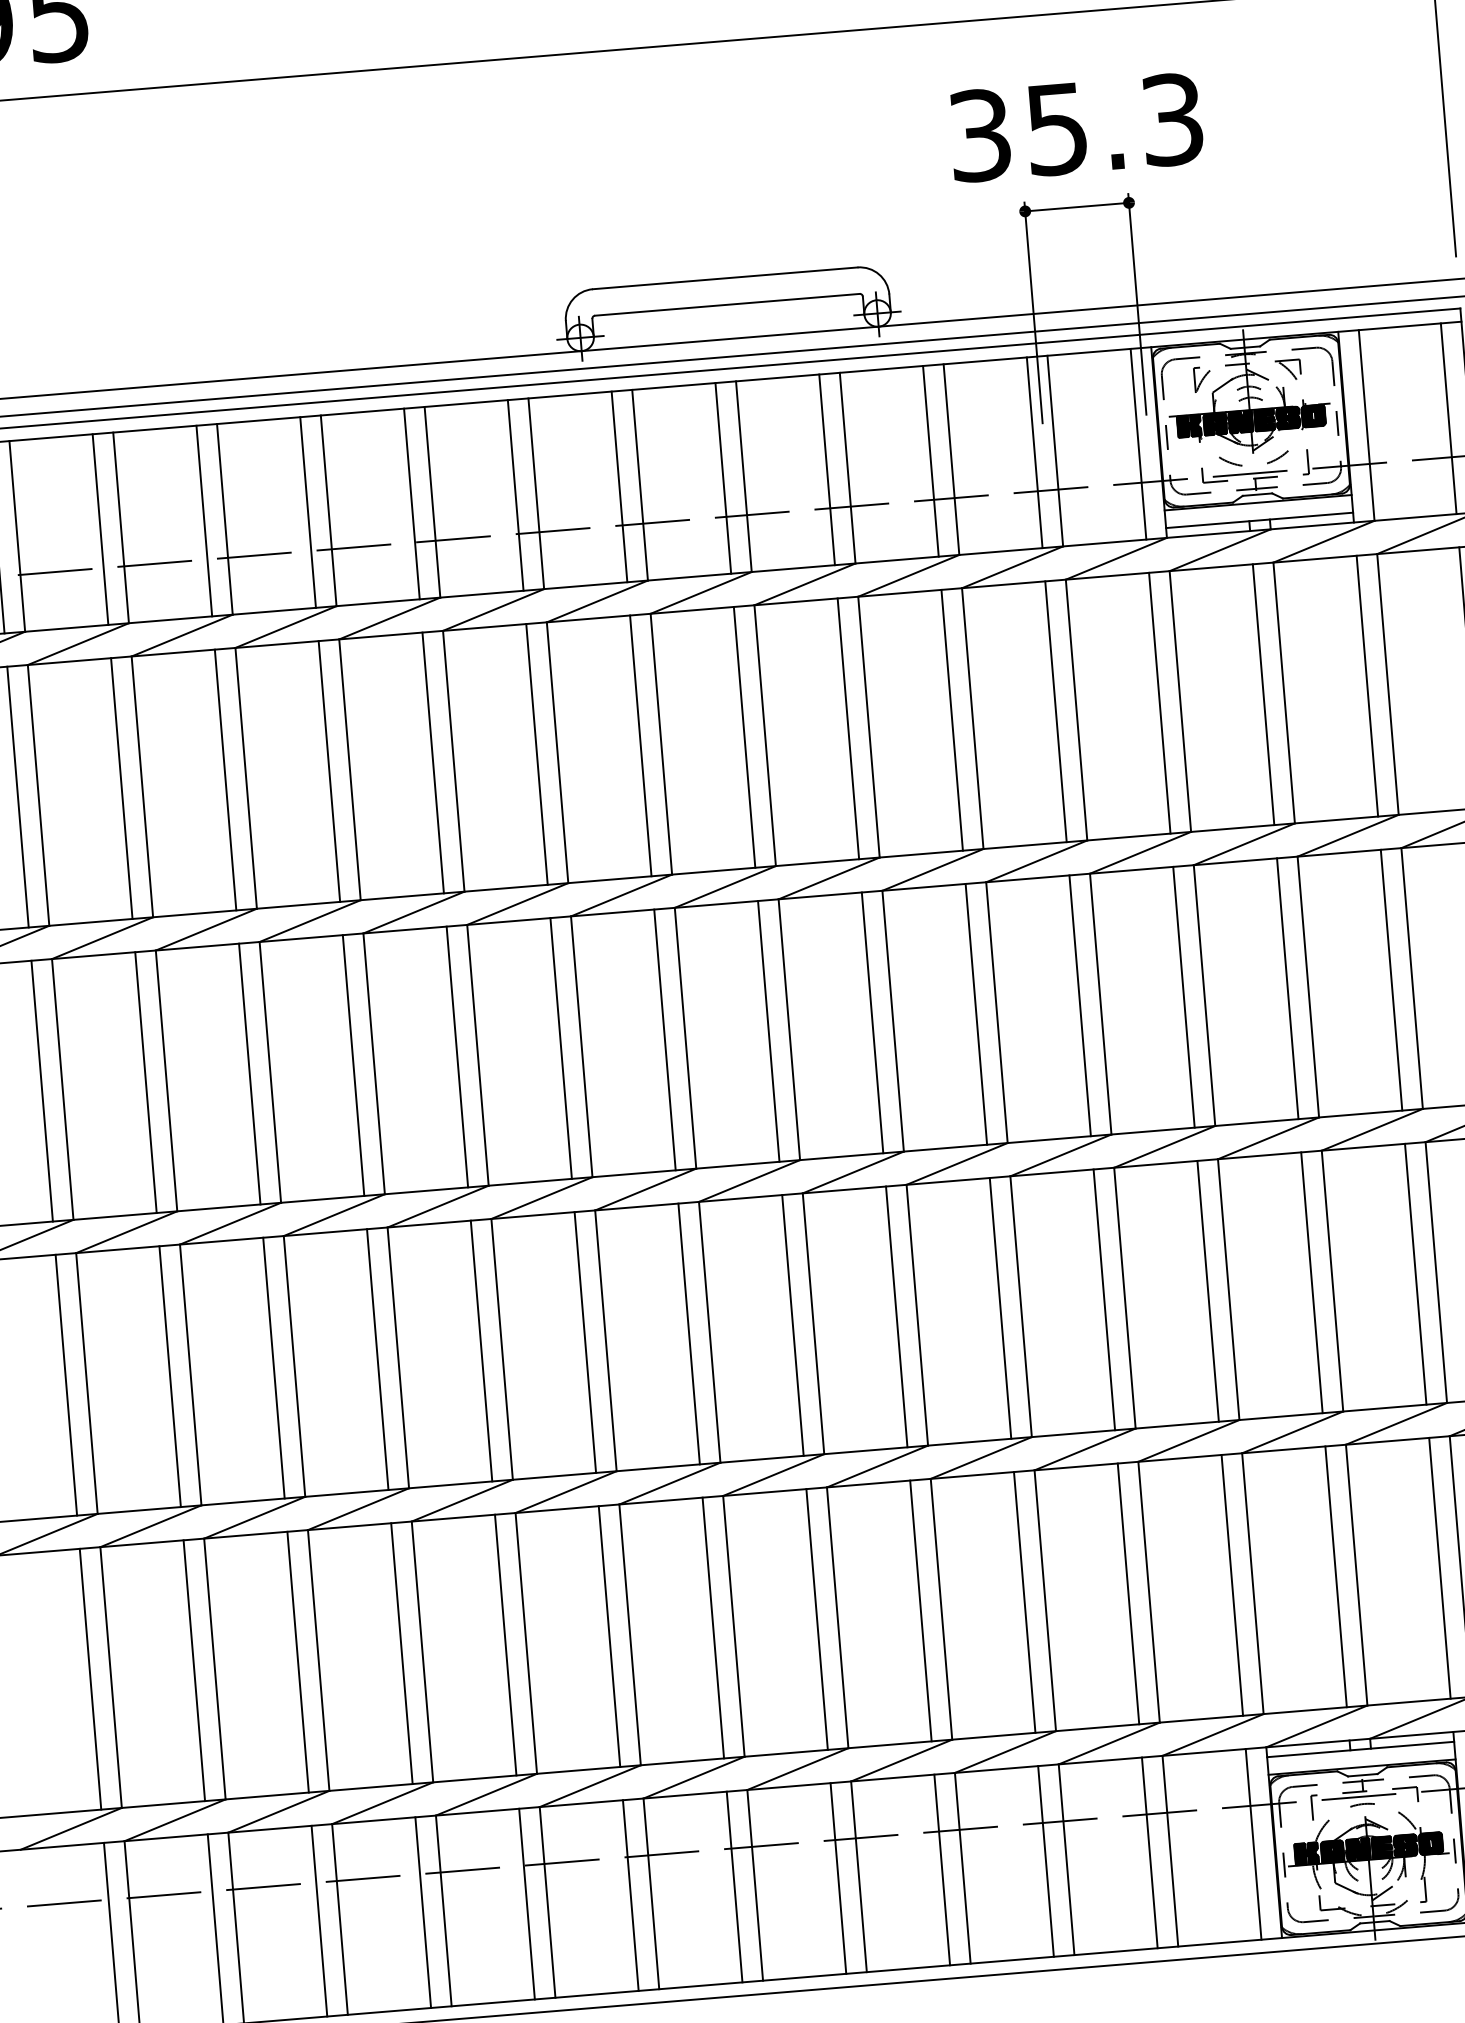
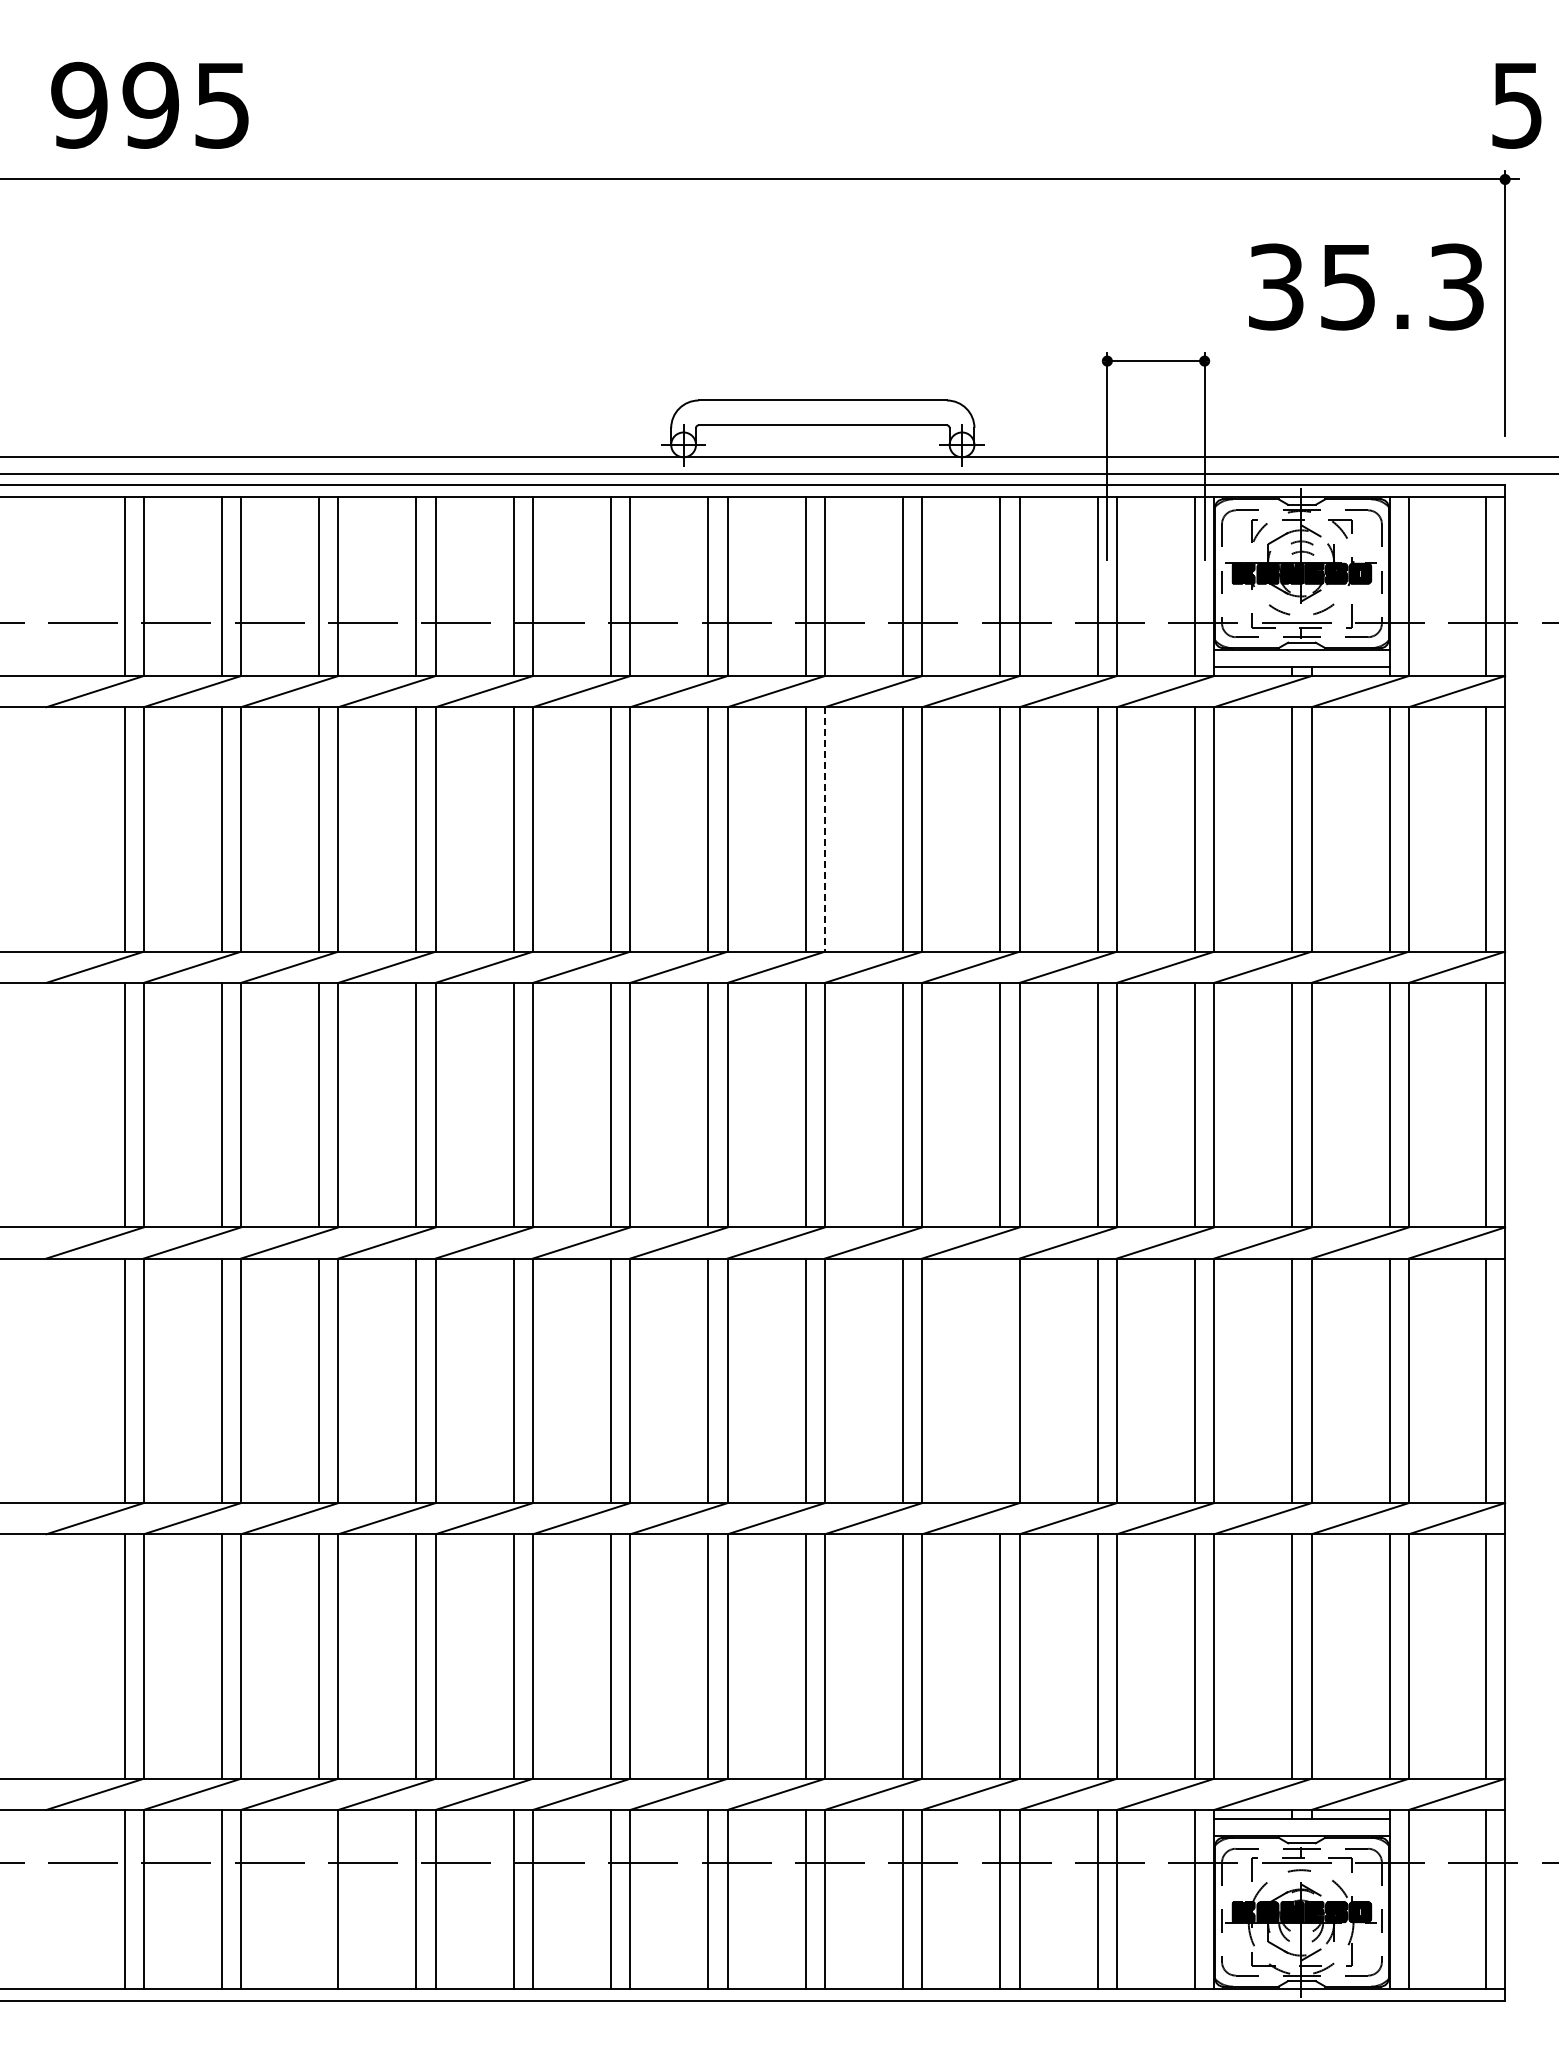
text: (1076, 127) -> (1366, 286), moved
line: (765, 735) -> (825, 829), solid -> dashed
line: (1000, 1308) -> (1000, 1380), removed
line: (319, 1920) -> (319, 1898), removed

